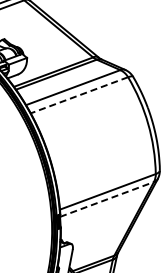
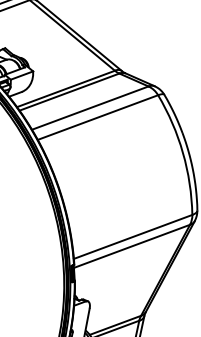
line: (79, 95) -> (98, 117), dashed -> solid
line: (107, 199) -> (132, 246), dashed -> solid

